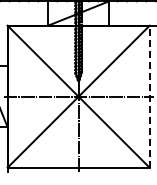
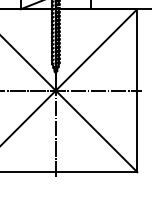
line: (149, 96) -> (137, 90), dashed -> solid

